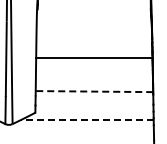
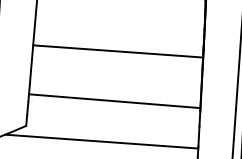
line: (94, 91) -> (114, 101), dashed -> solid
line: (87, 119) -> (101, 141), dashed -> solid

